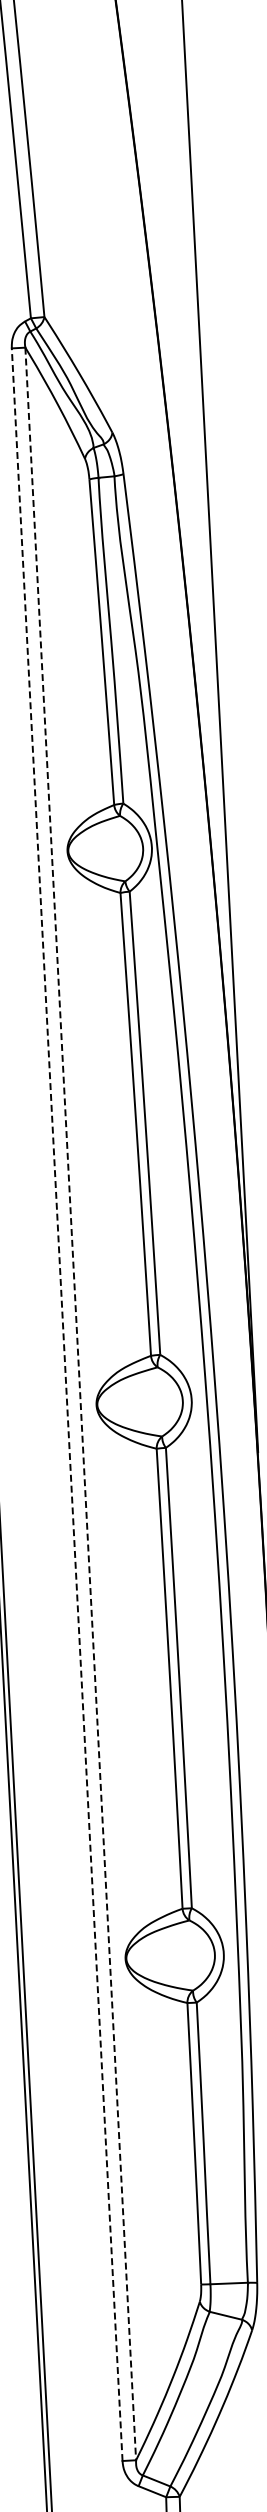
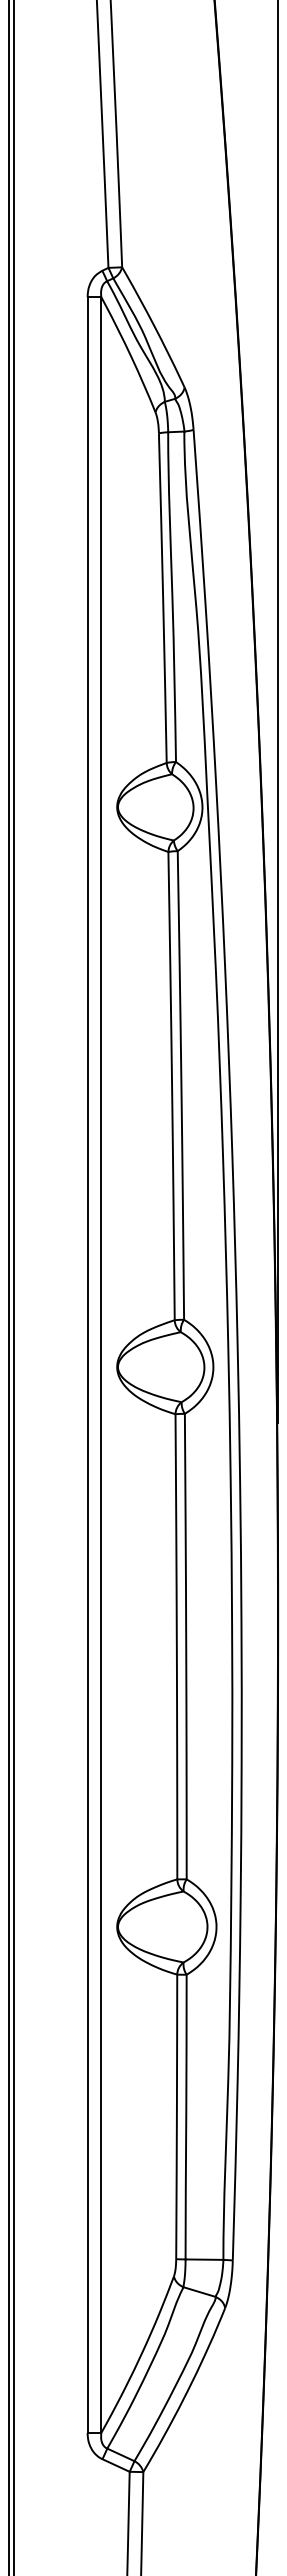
line: (80, 1404) -> (101, 1365), dashed -> solid
line: (67, 1405) -> (87, 1365), dashed -> solid

